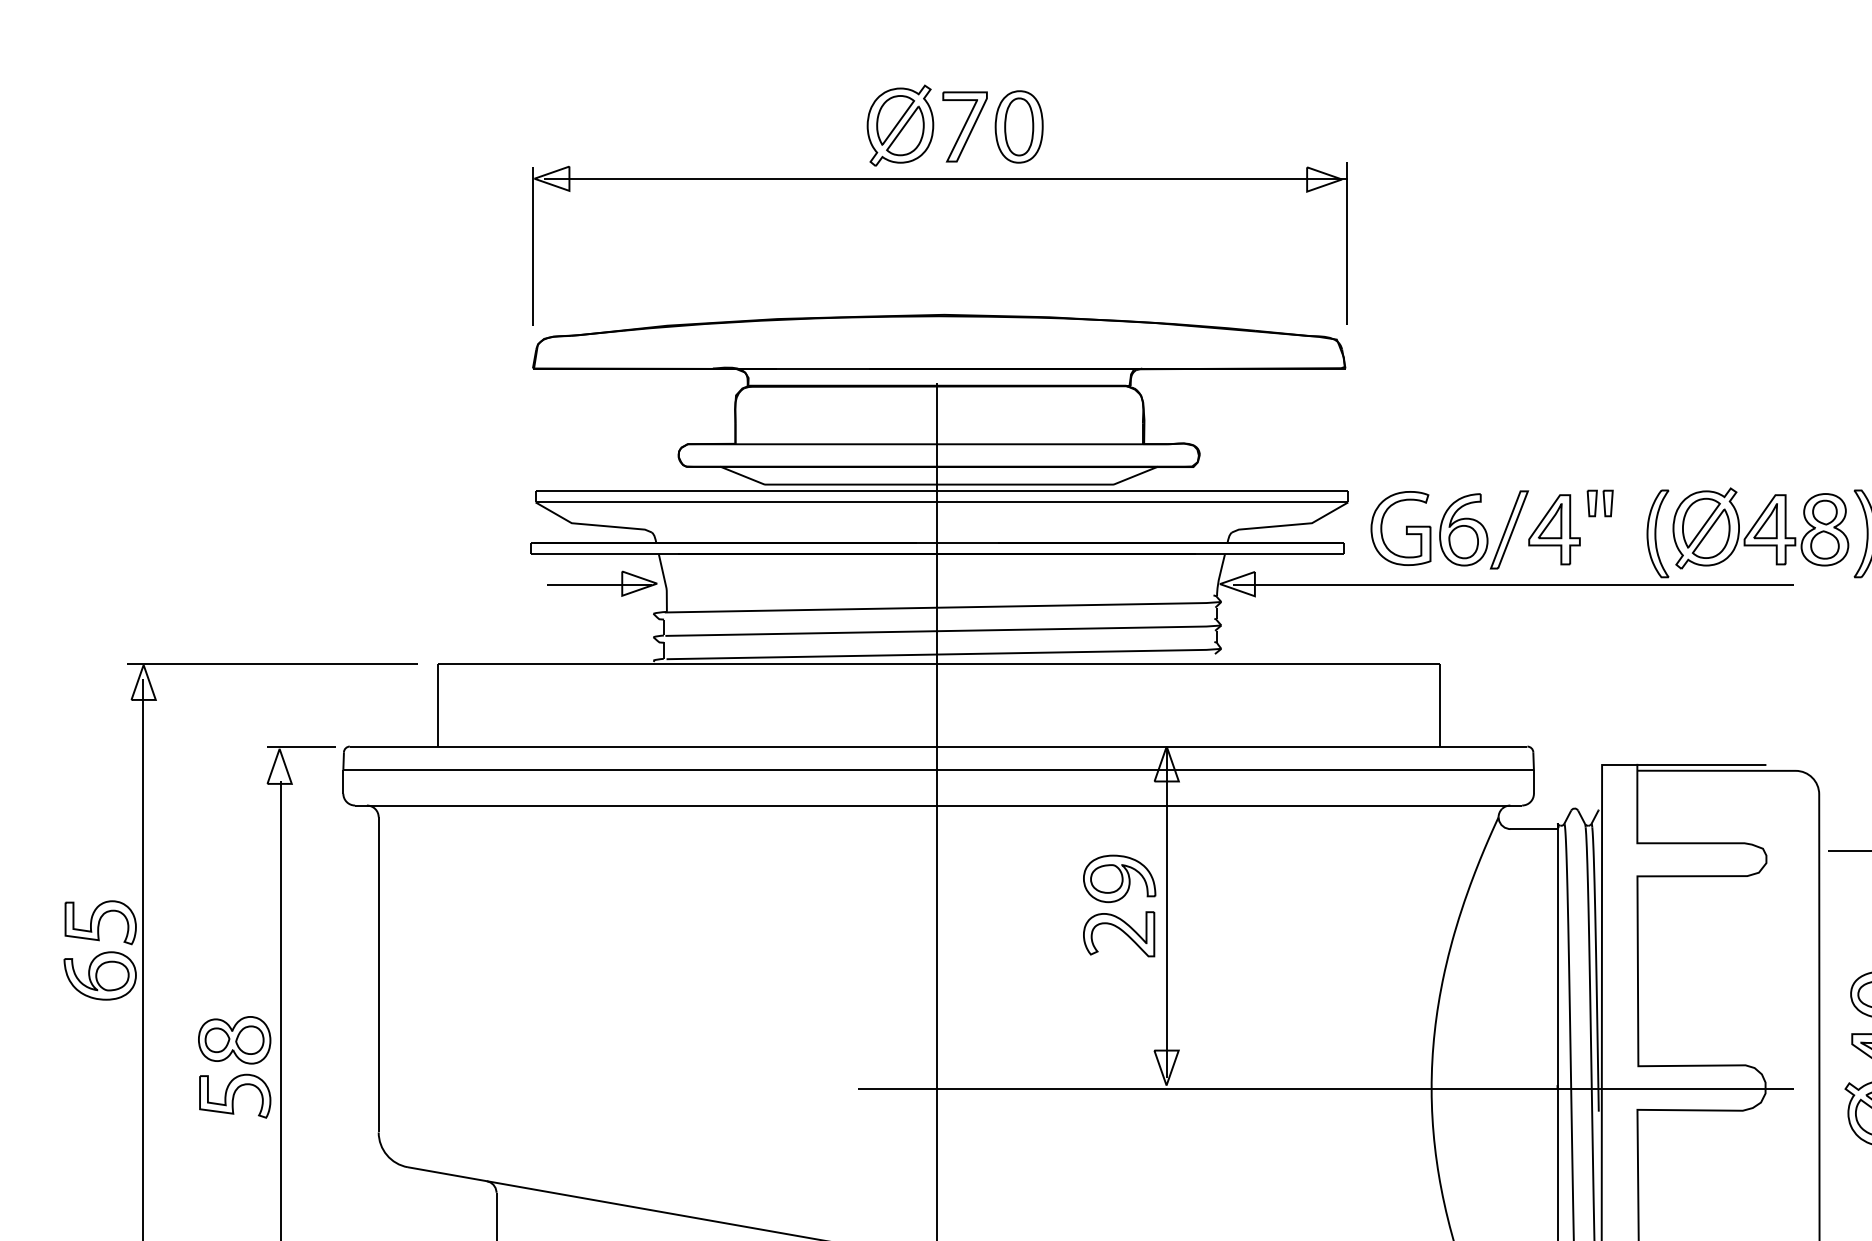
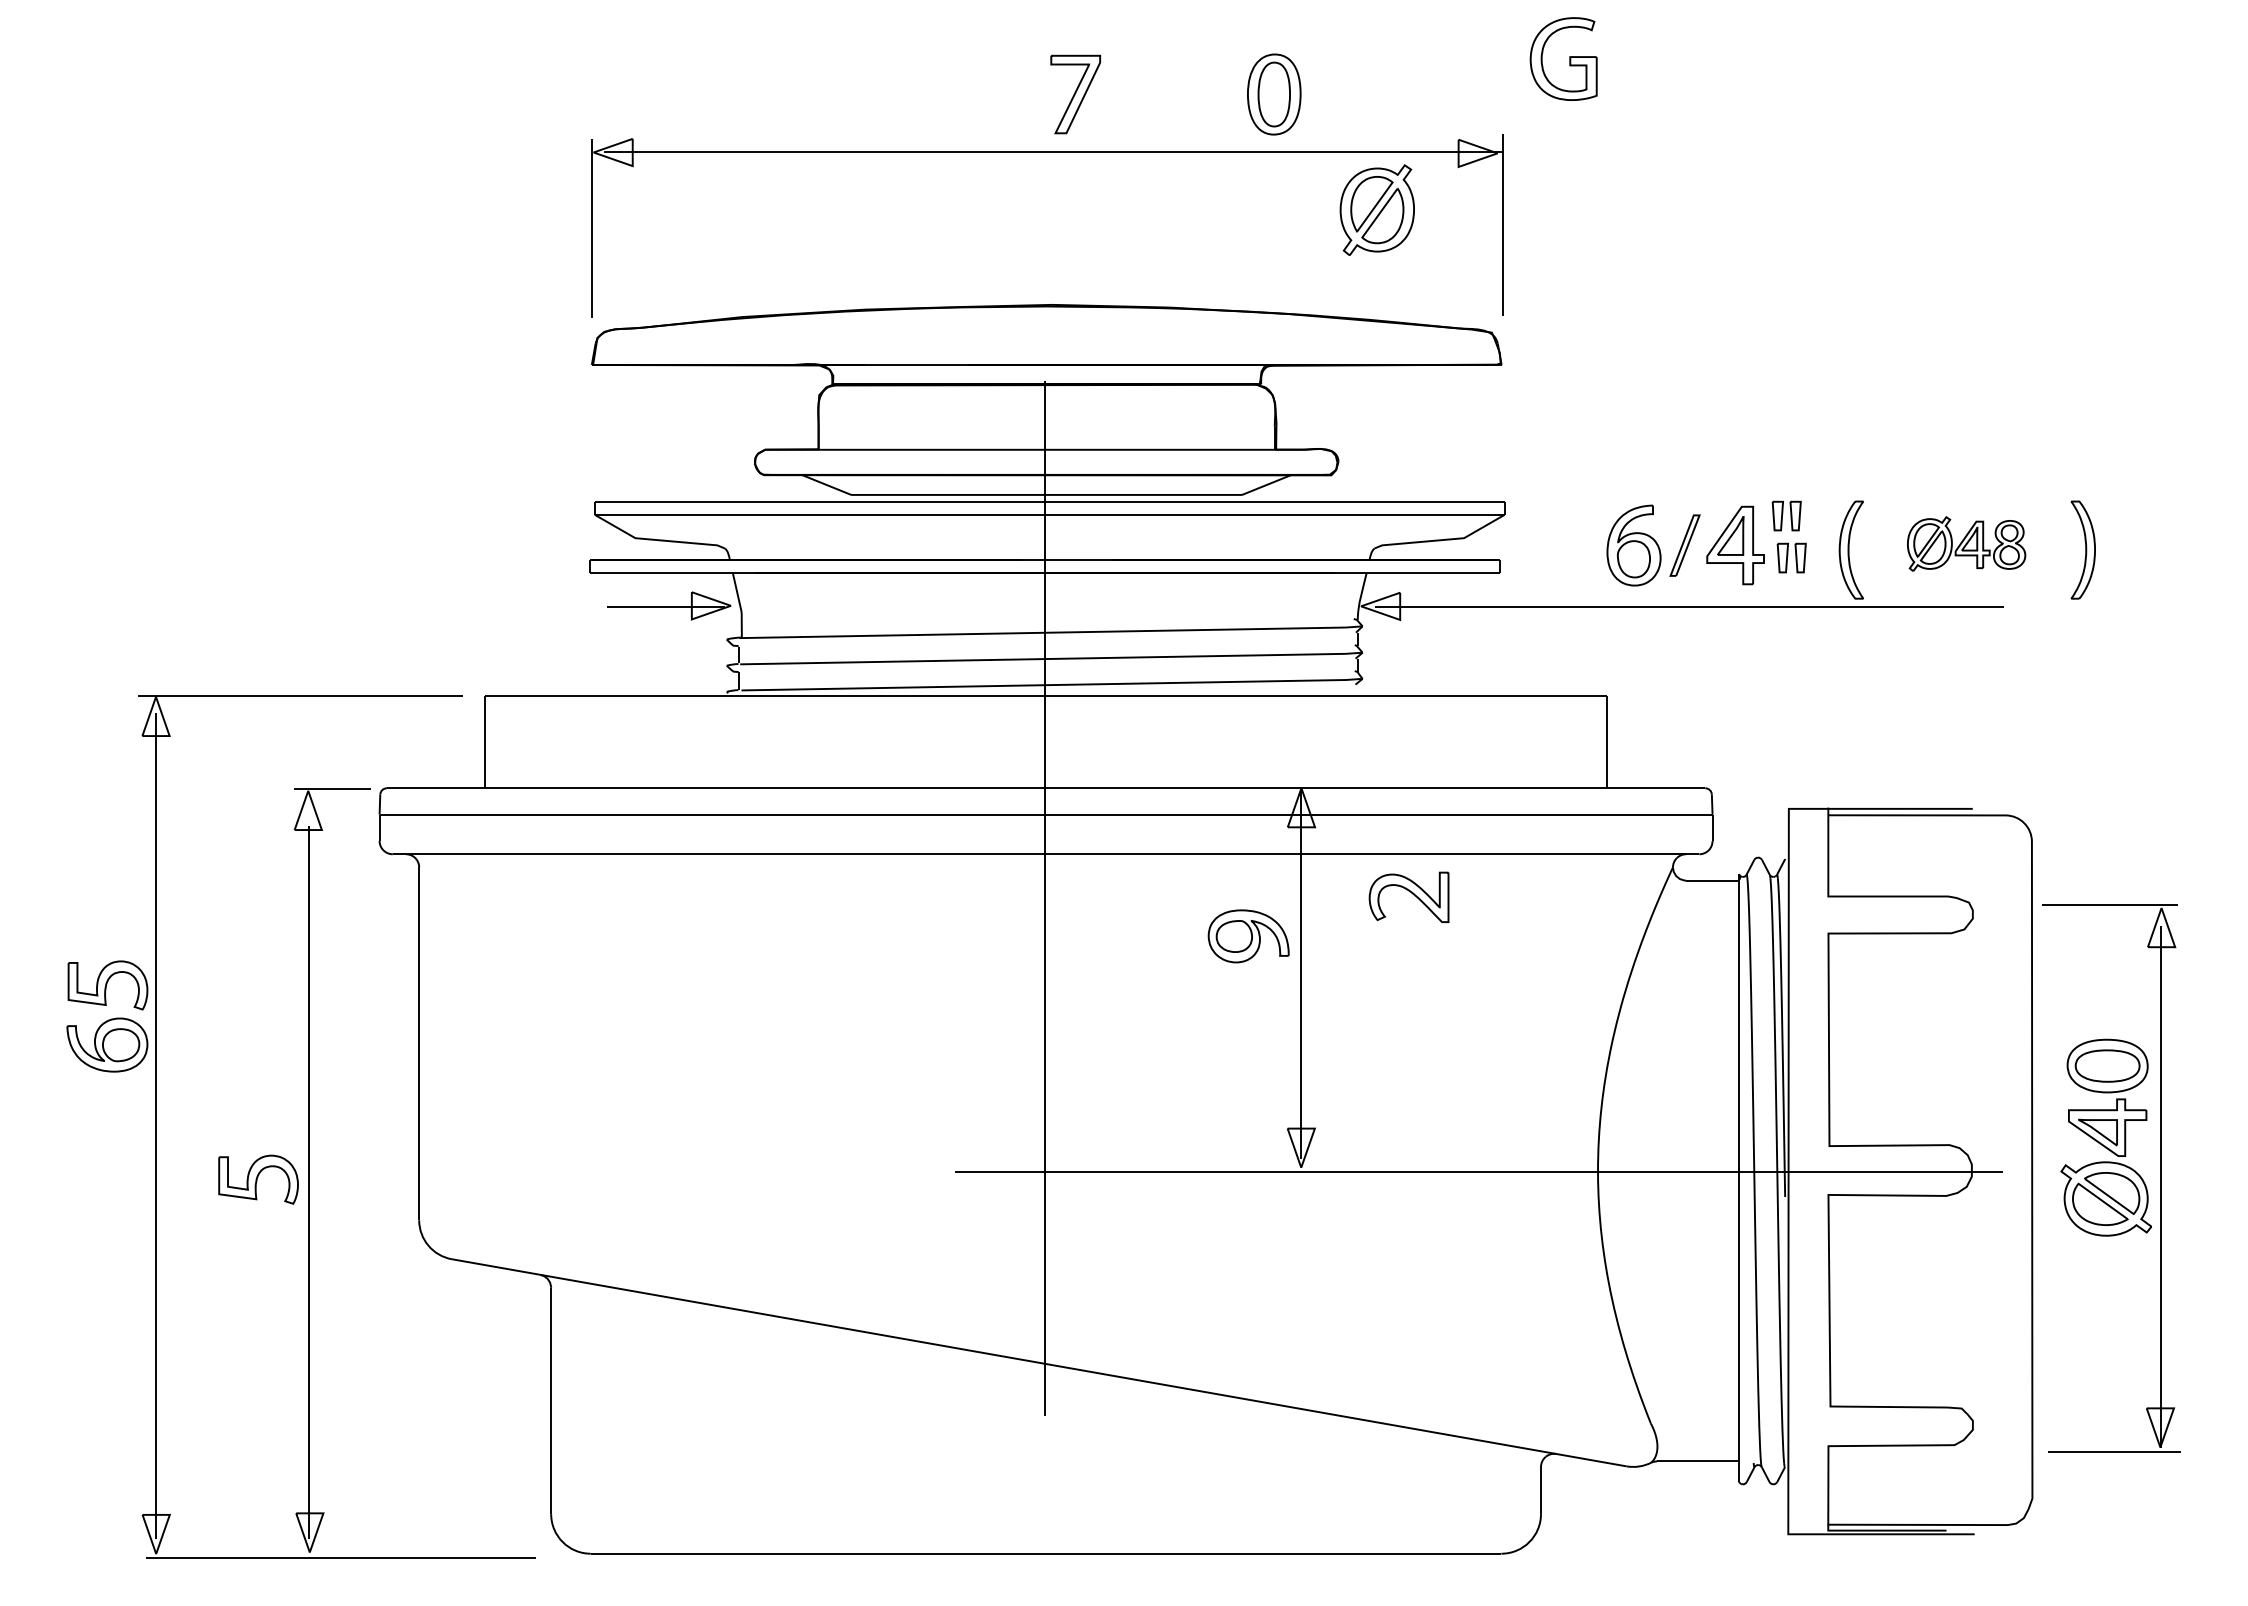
part: (899, 125) -> (1376, 209), moved
part: (1019, 126) -> (1274, 94), moved
part: (1400, 527) -> (1563, 58), moved
part: (1760, 527) -> (1966, 543), size x0.6
part: (1508, 529) -> (1684, 545), size x0.7
part: (1604, 540) -> (1791, 557), added
part: (1118, 933) -> (1408, 896), moved
part: (234, 1040) -> (257, 1117), removed

